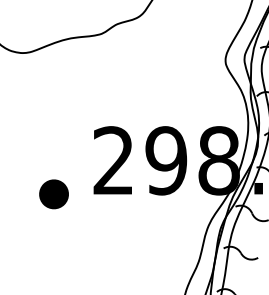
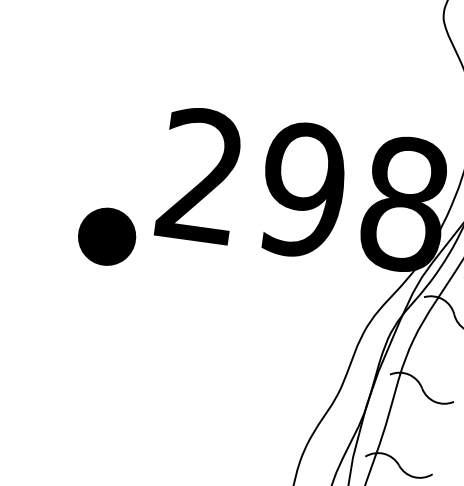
part: (53, 194) -> (105, 236), moved

